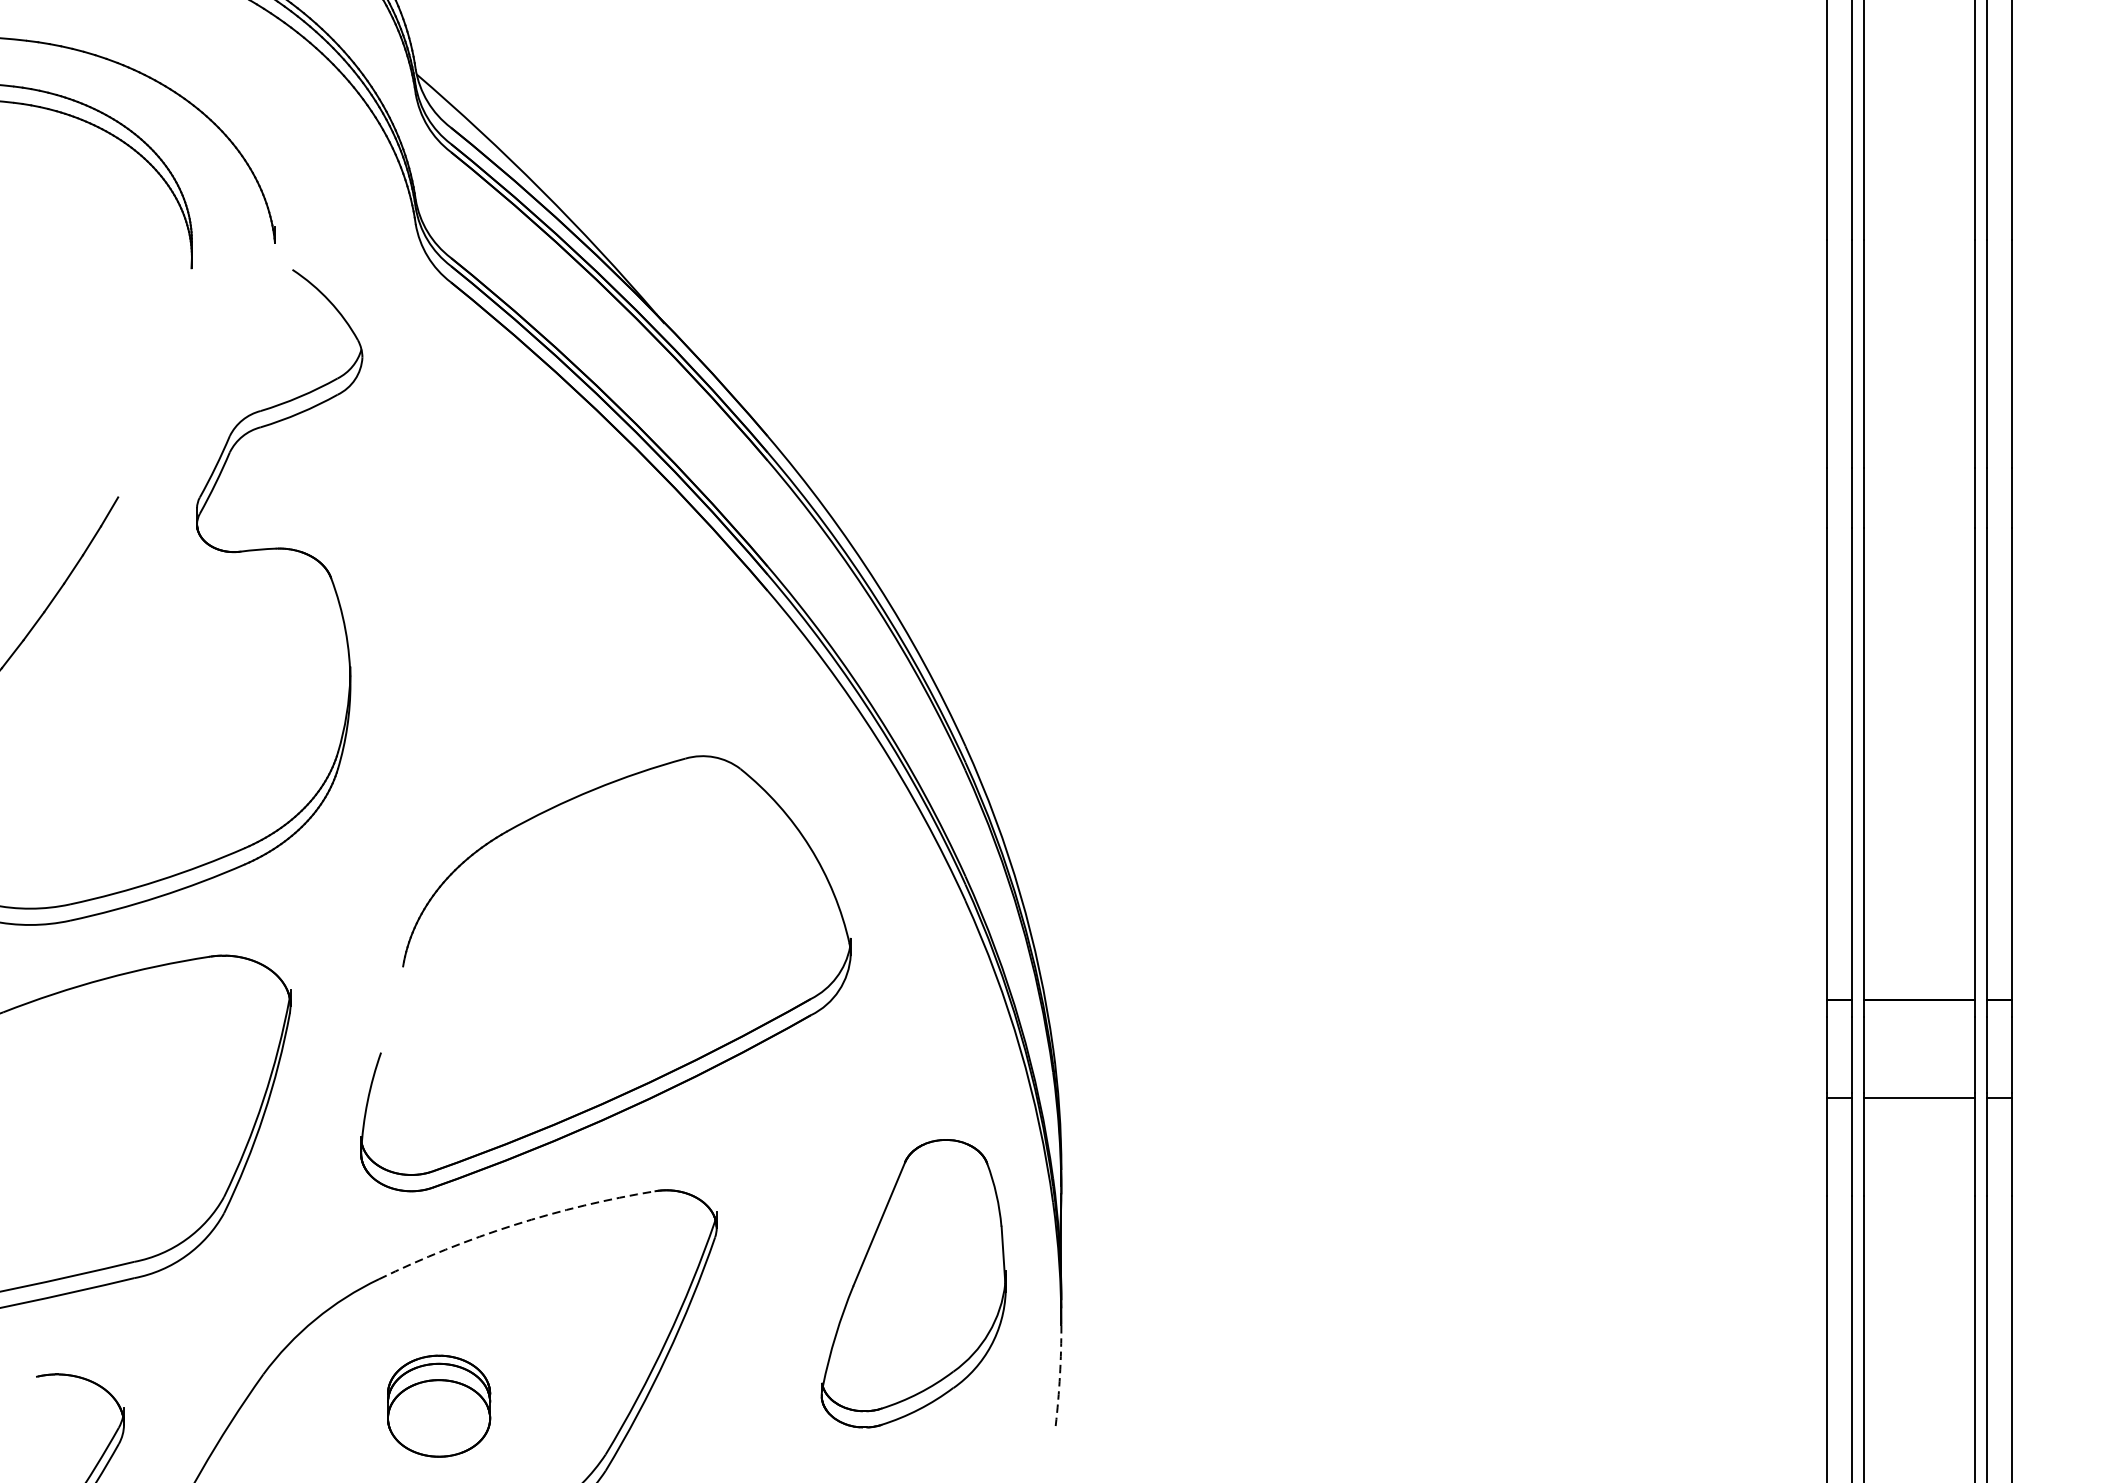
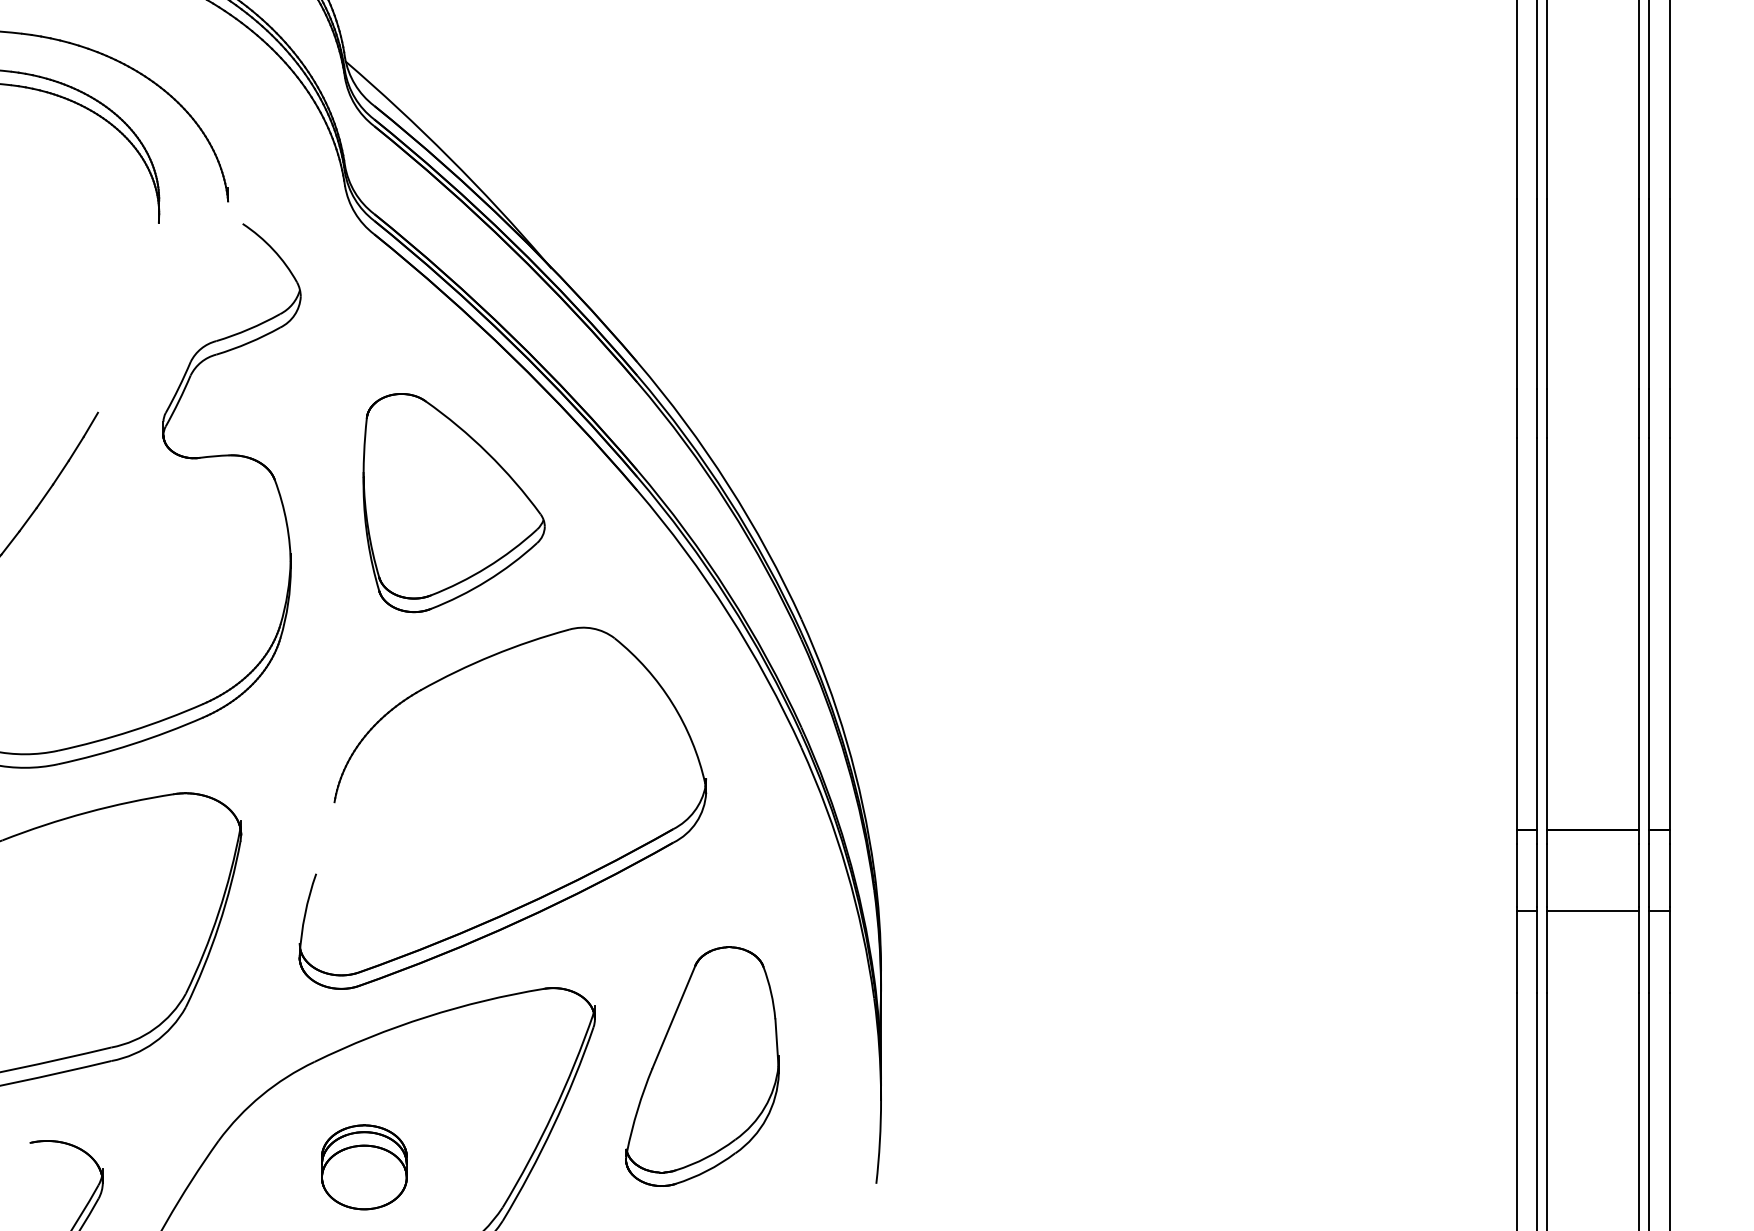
part: (546, 606) -> (453, 503), added
arc: (513, 1225) -> (426, 1017), dashed -> solid
part: (913, 1283) -> (702, 1066), moved
arc: (1059, 1375) -> (879, 1141), dashed -> solid

